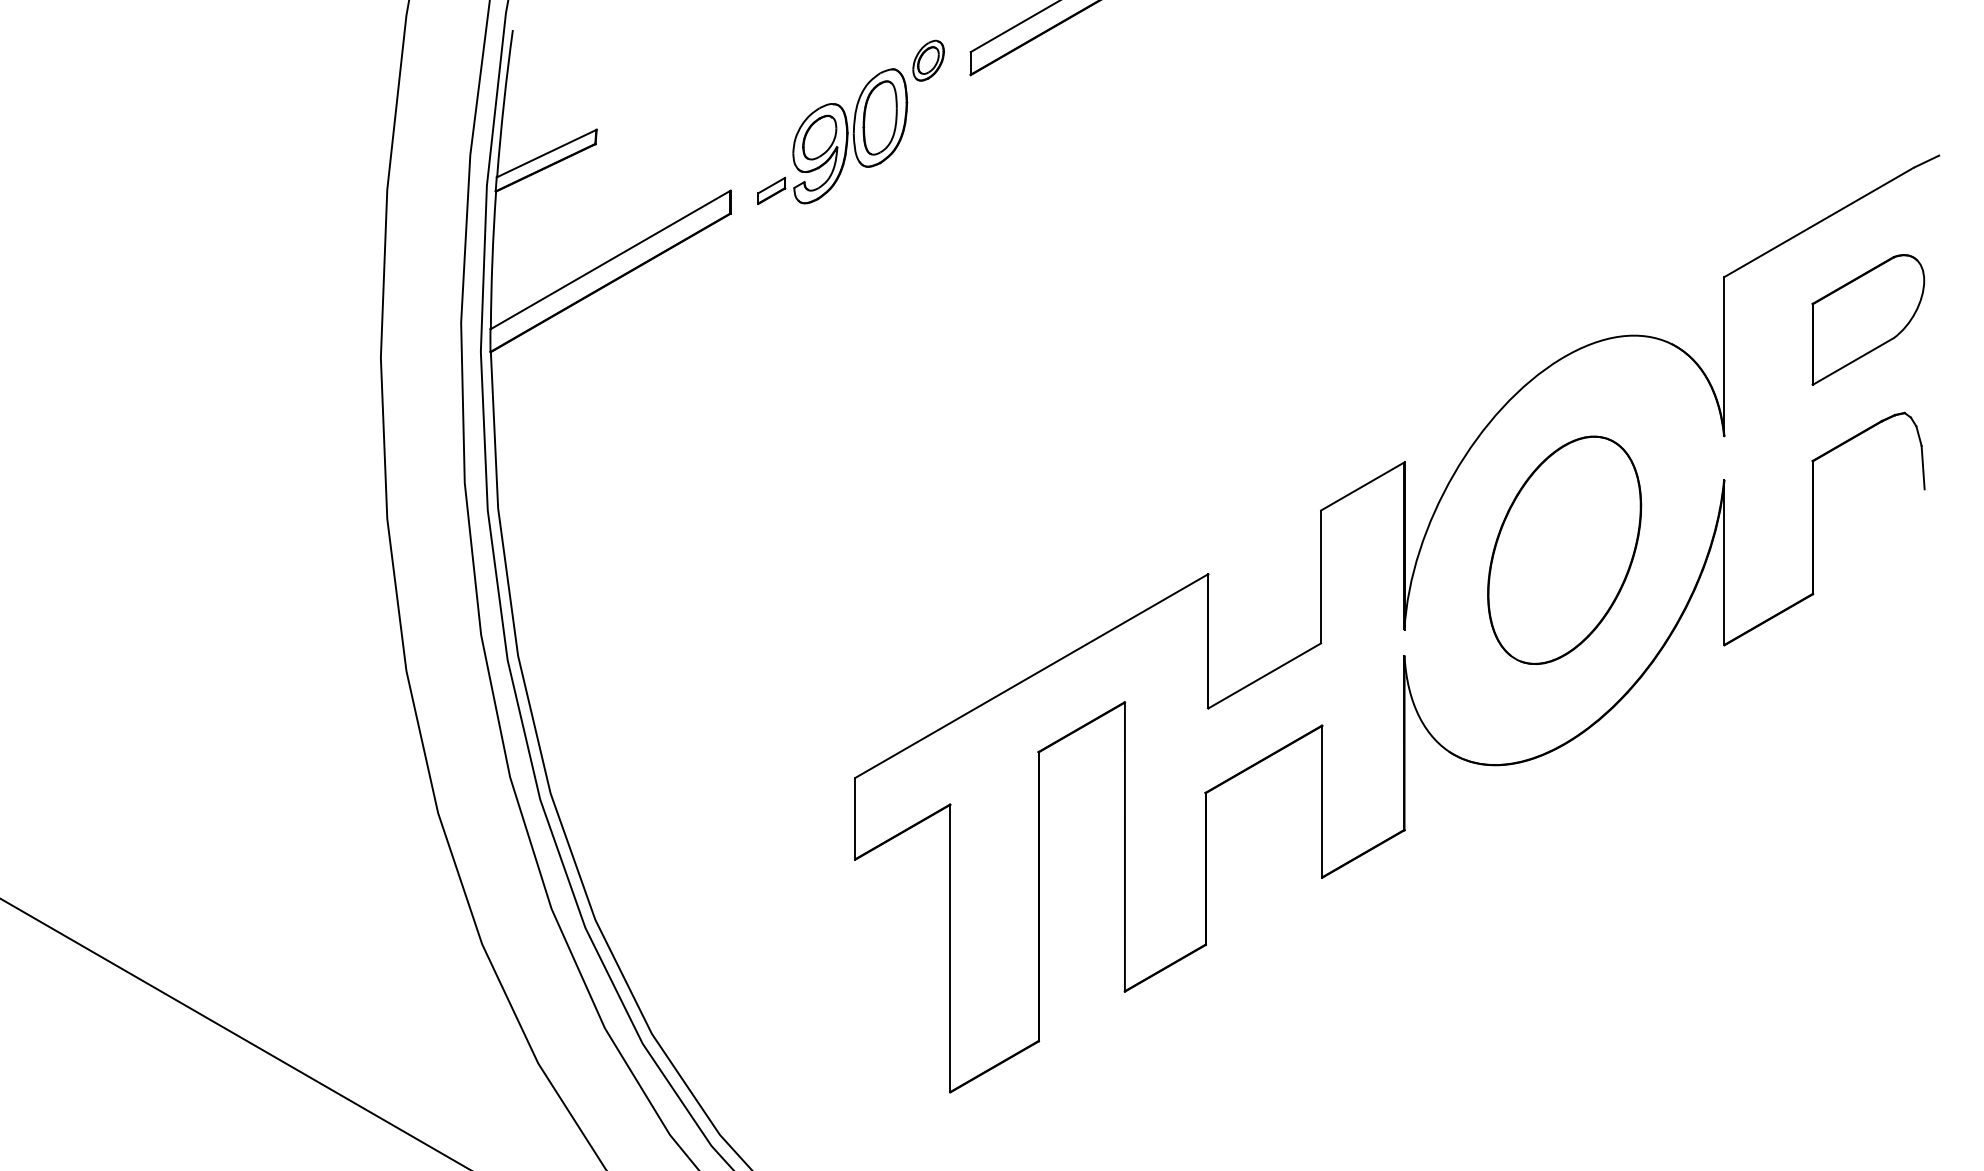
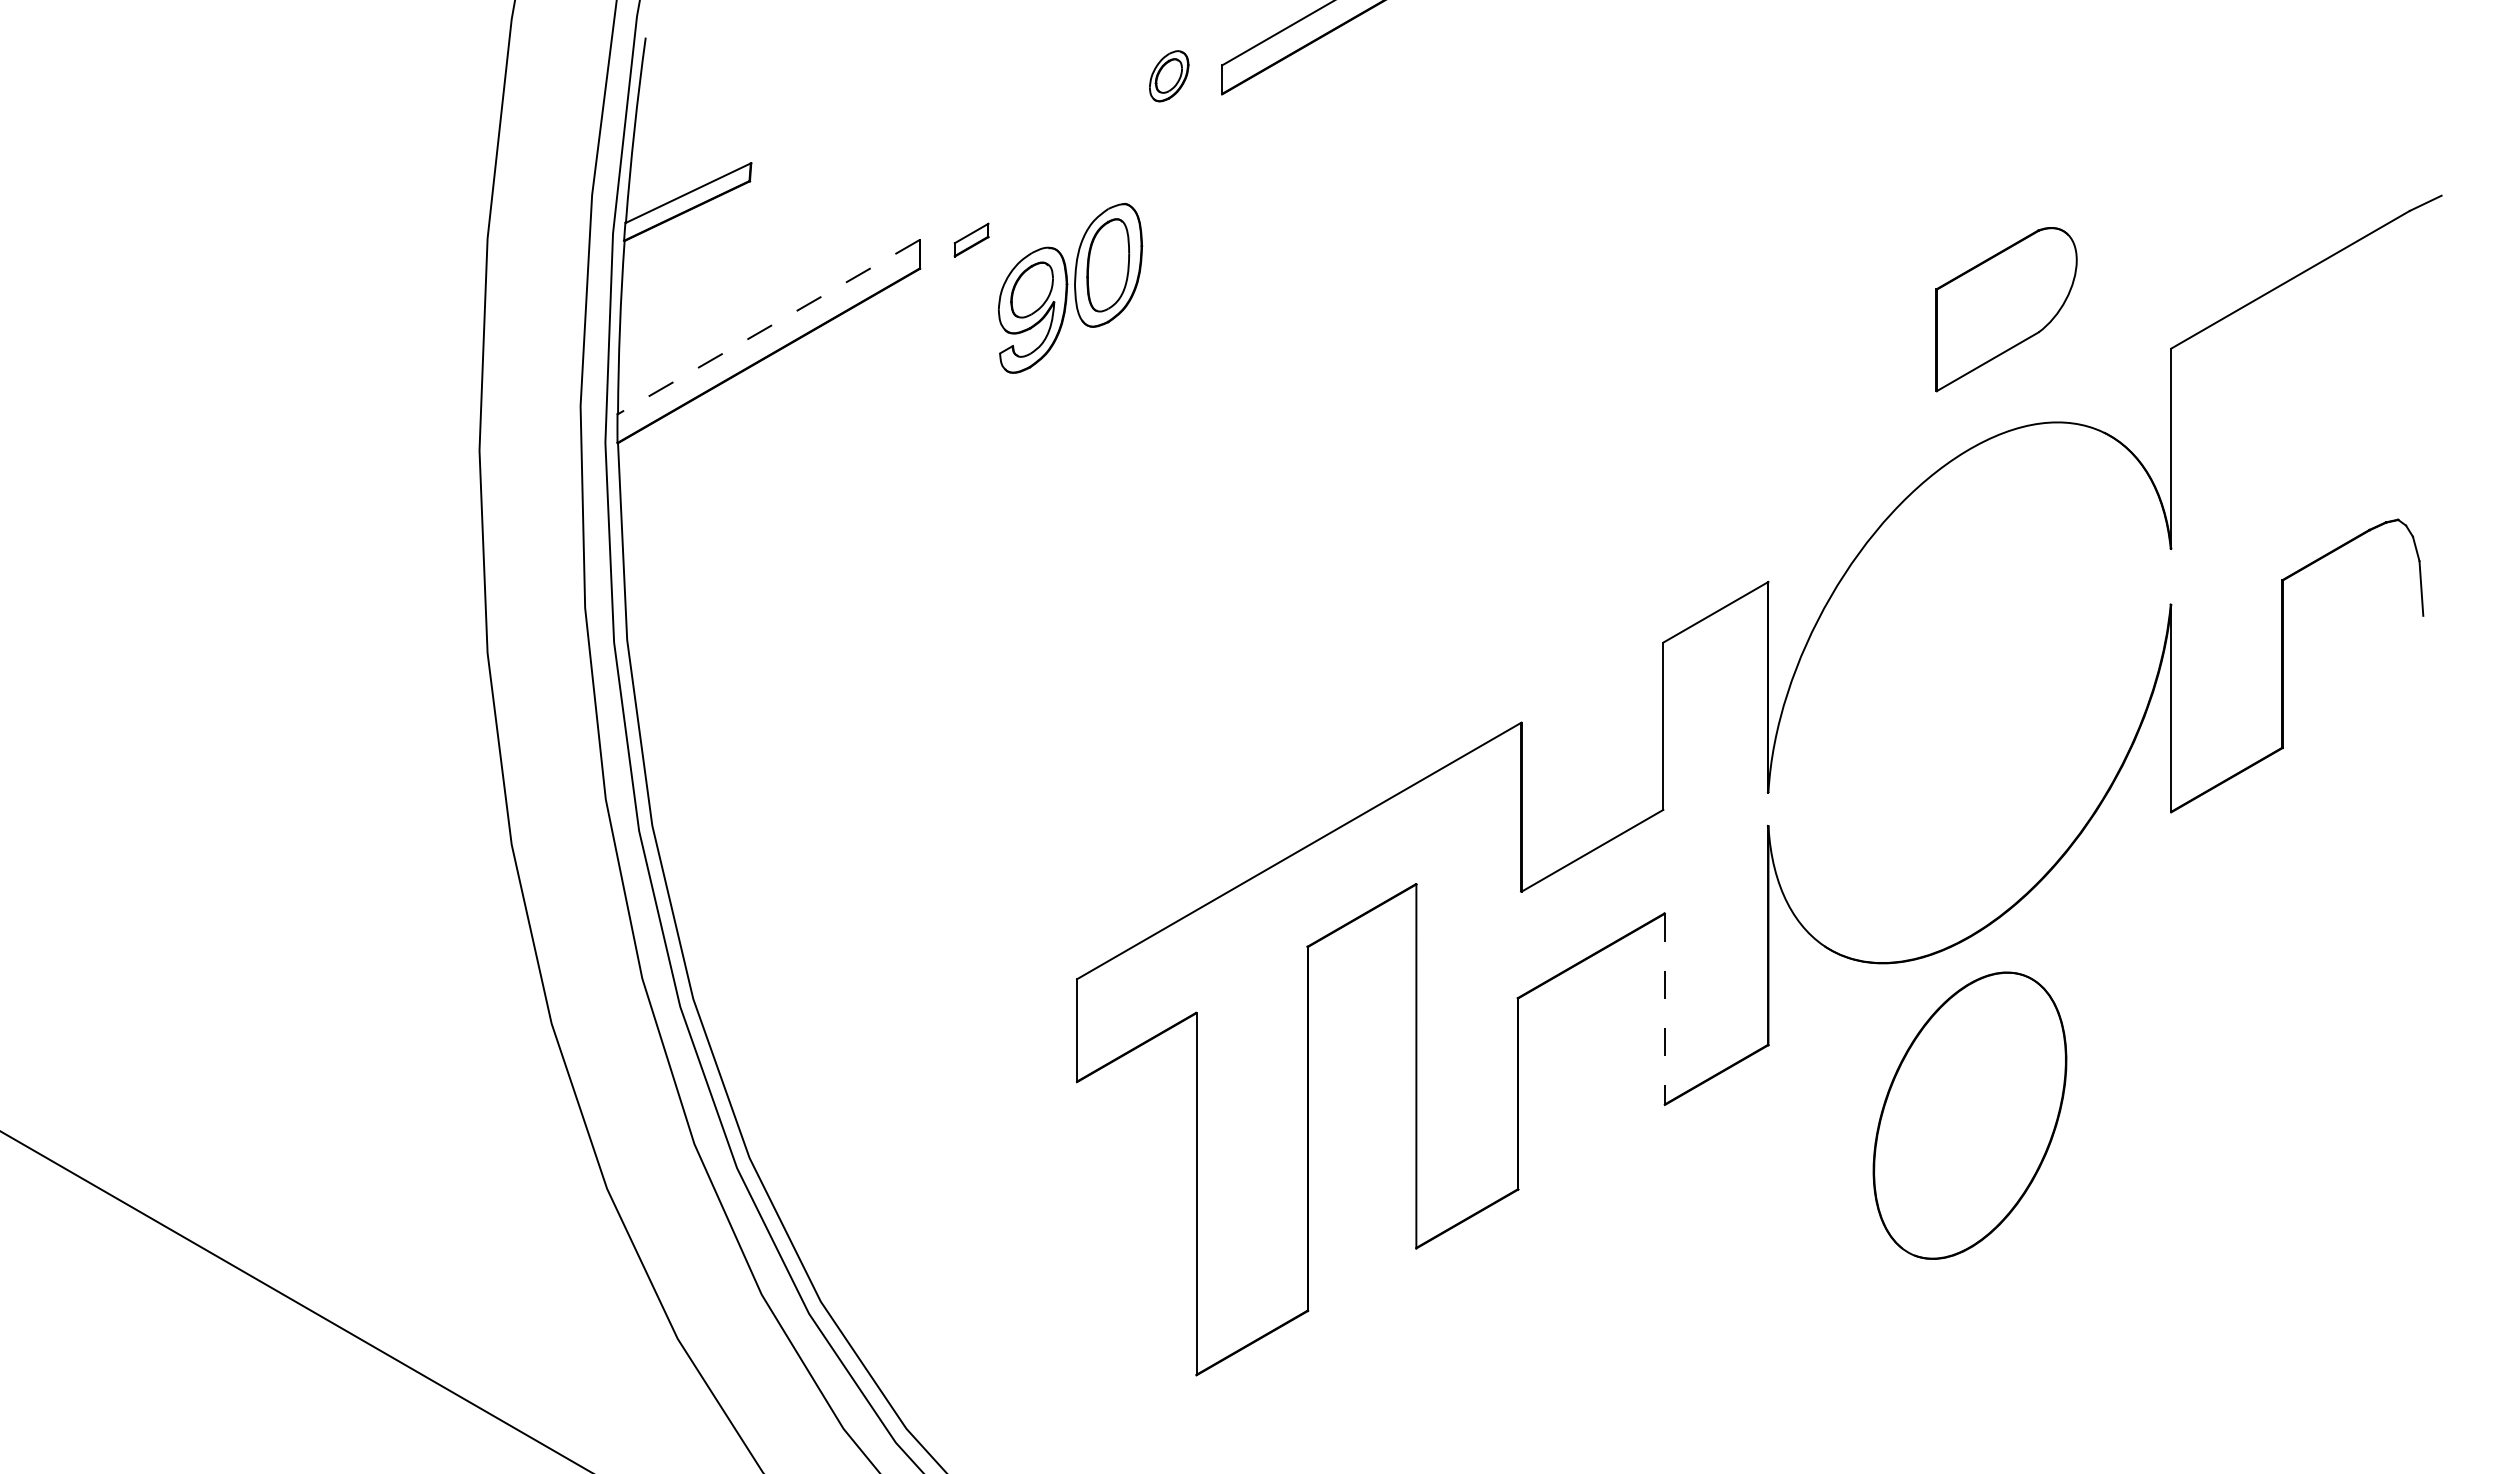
part: (850, 136) -> (1070, 288), moved
line: (610, 260) -> (768, 327), solid -> dashed
part: (1868, 319) -> (2006, 309), moved
part: (1564, 550) -> (1969, 1115), moved
line: (1321, 801) -> (1664, 1009), solid -> dashed

